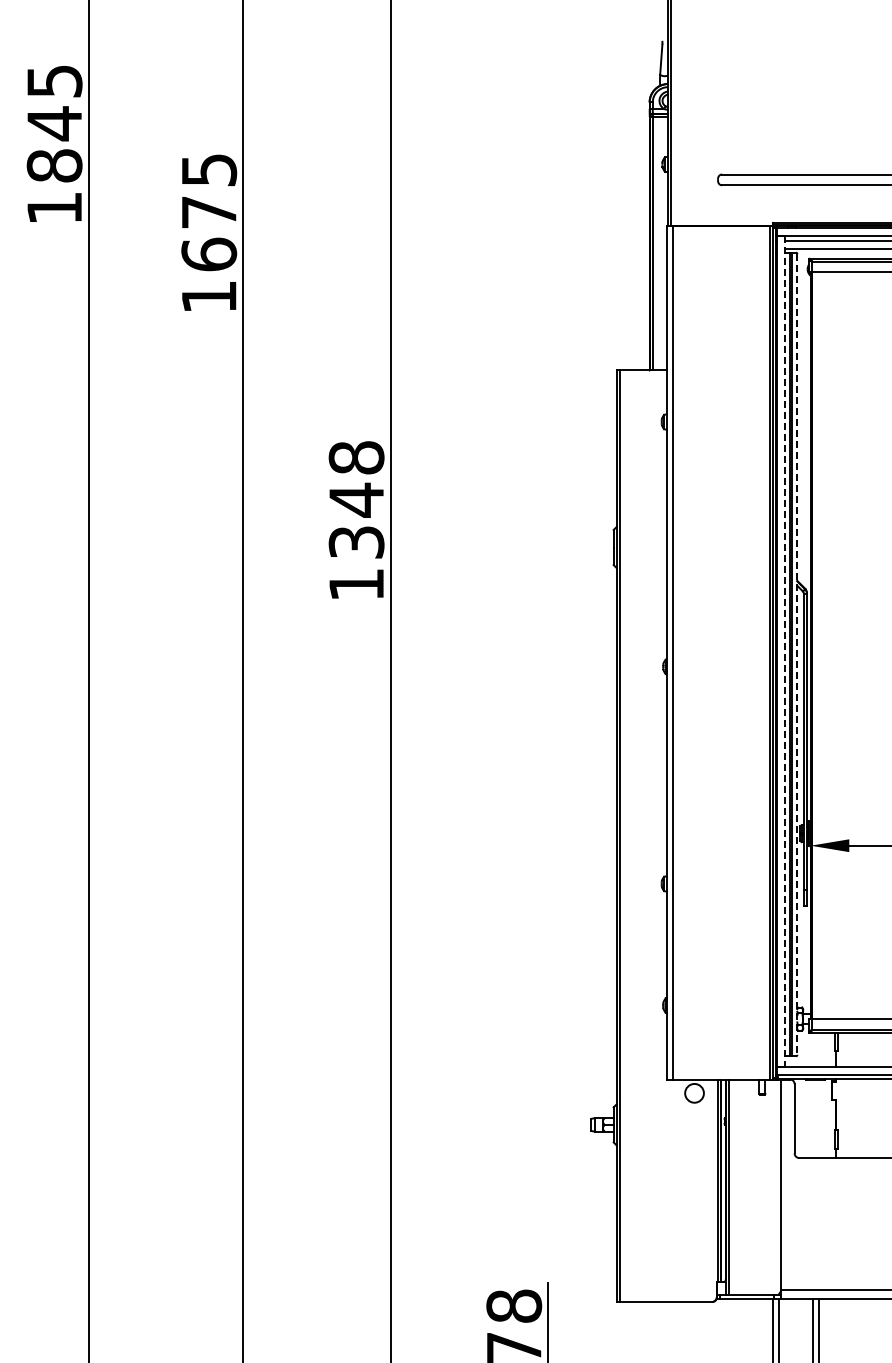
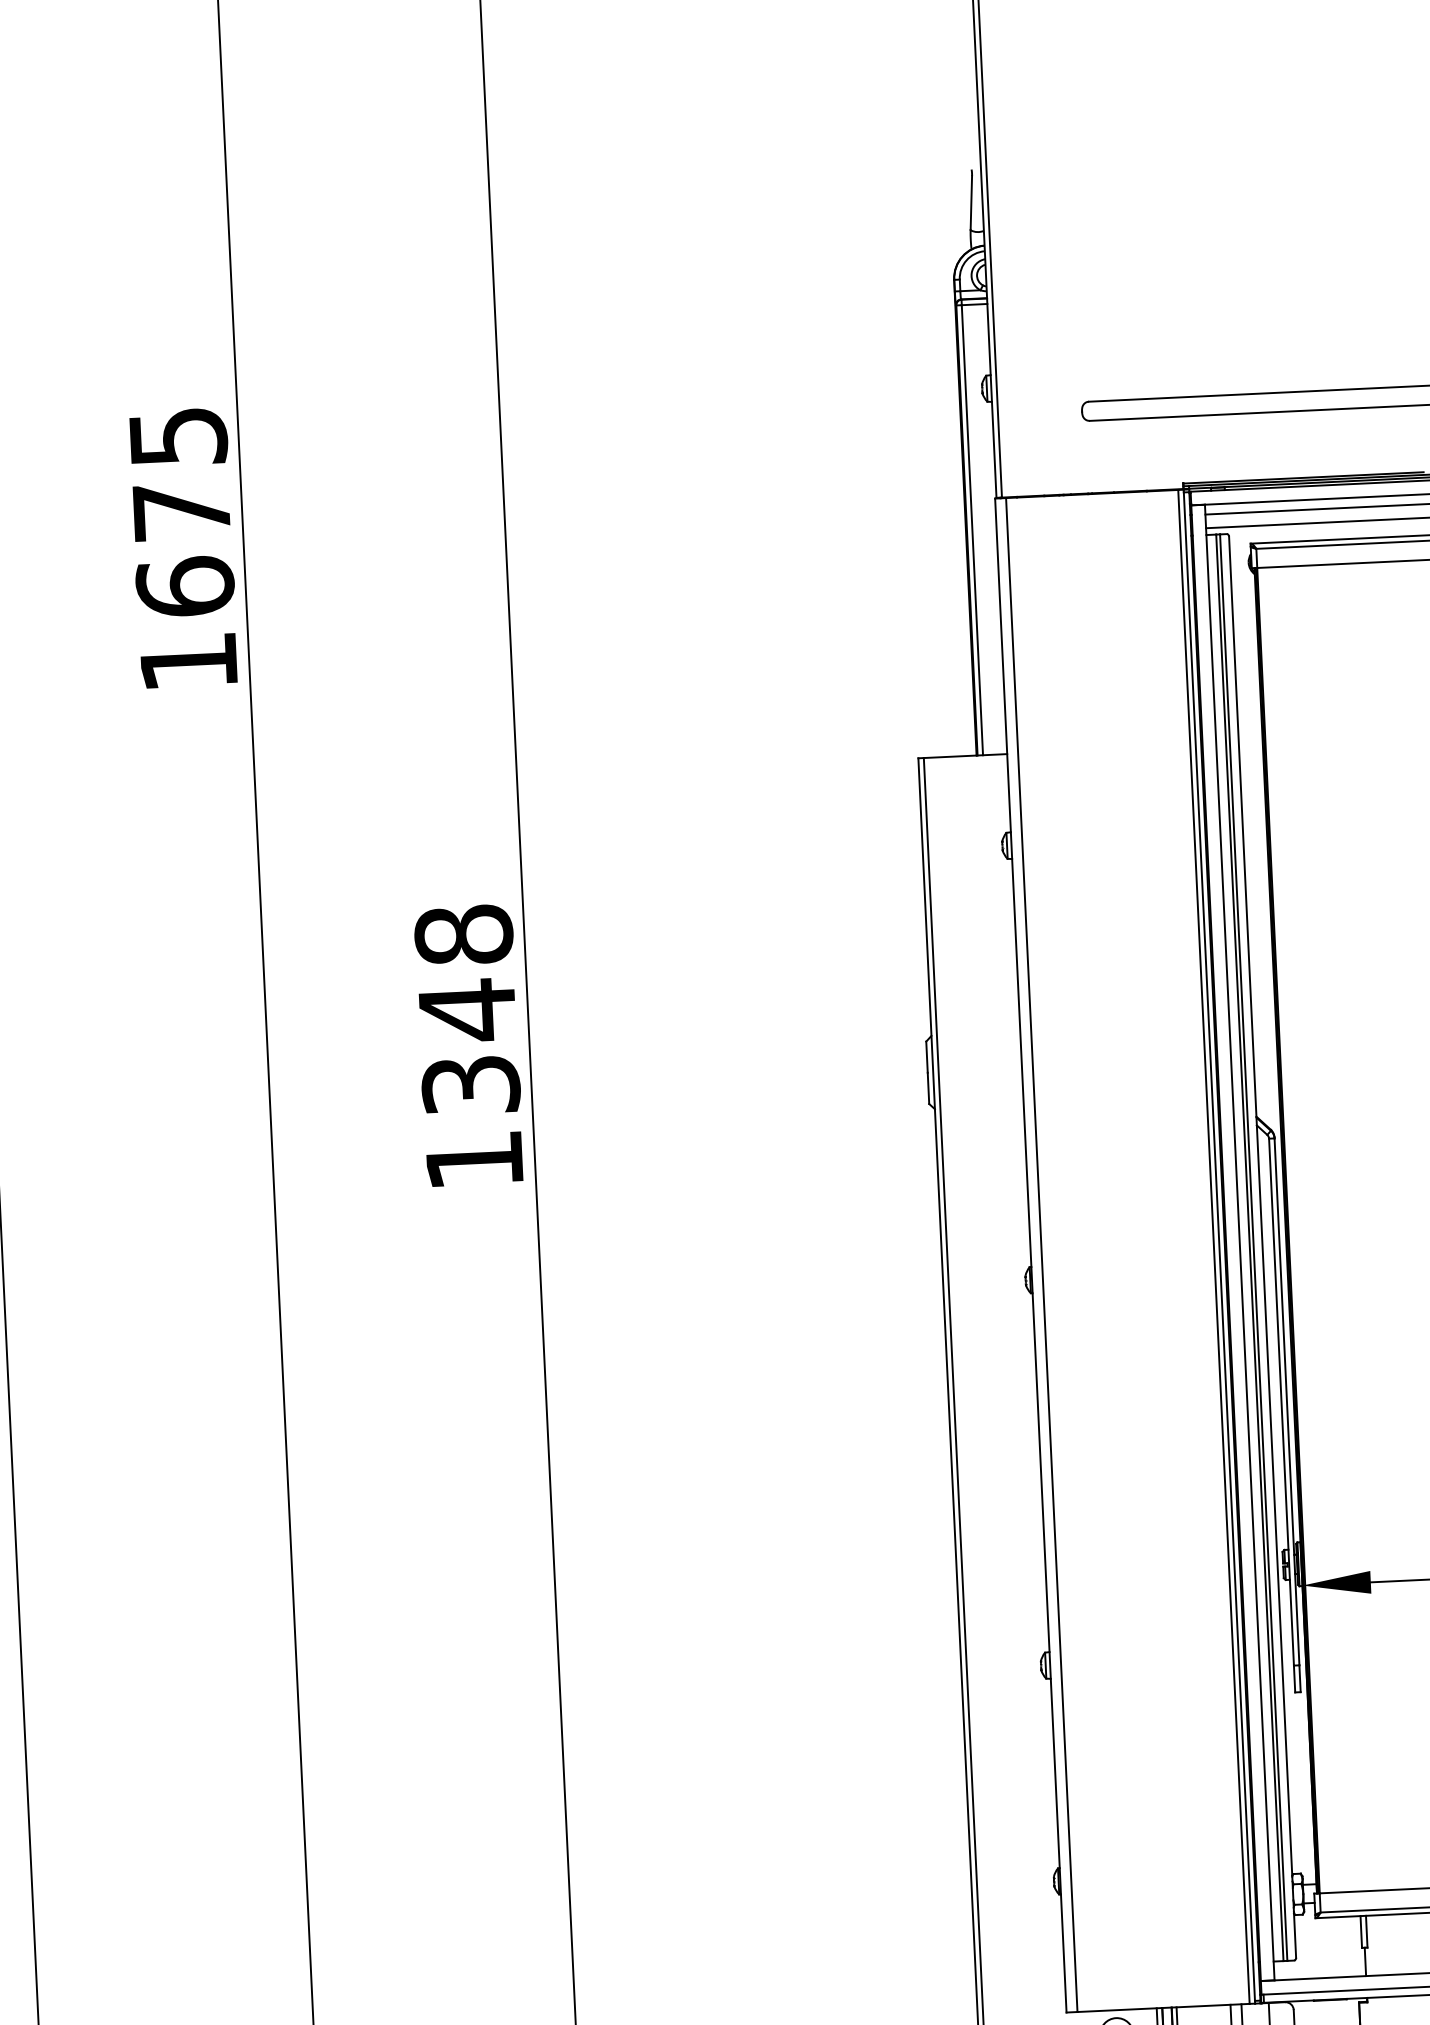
line: (784, 651) -> (1239, 1243), dashed -> solid
line: (797, 654) -> (1262, 1247), dashed -> solid

